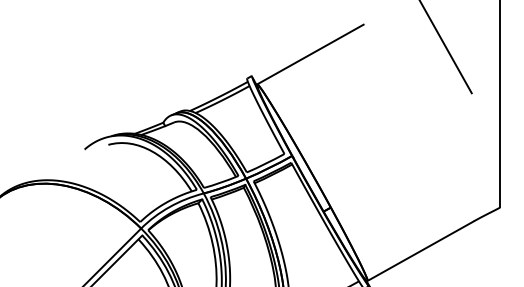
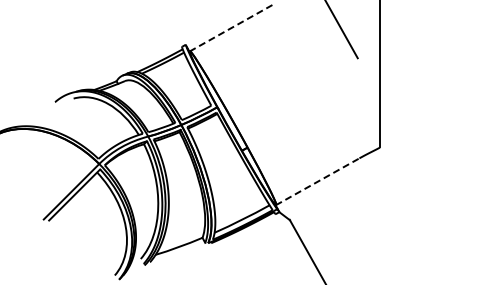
line: (310, 55) -> (231, 28), solid -> dashed
line: (420, 250) -> (317, 181), solid -> dashed

